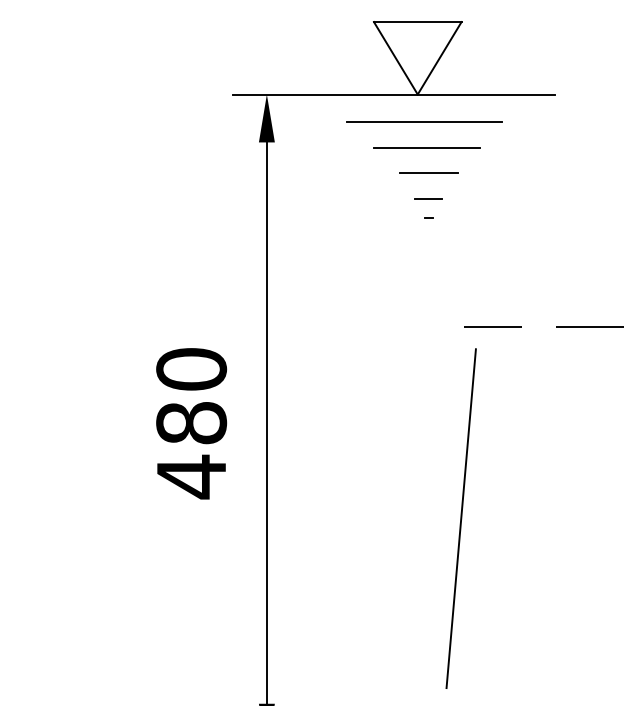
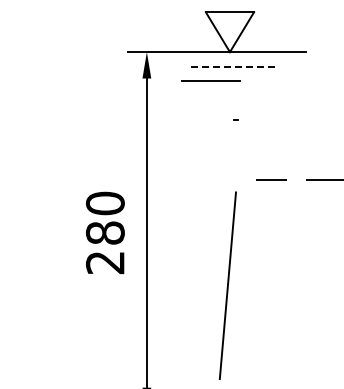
line: (424, 122) -> (233, 67), solid -> dashed
line: (425, 146) -> (210, 80), moved
line: (427, 173) -> (235, 95), removed
line: (427, 196) -> (235, 108), removed
text: (189, 476) -> (104, 262), 480 -> 280
line: (460, 518) -> (227, 285), moved

